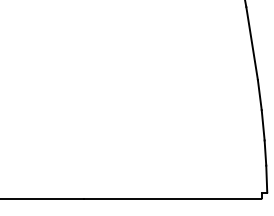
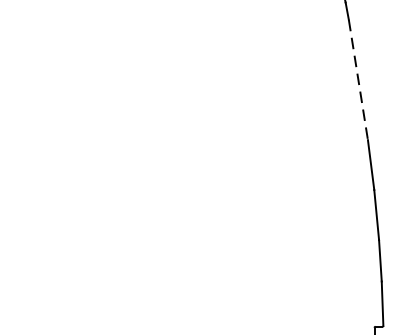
line: (252, 43) -> (359, 79), solid -> dashed

